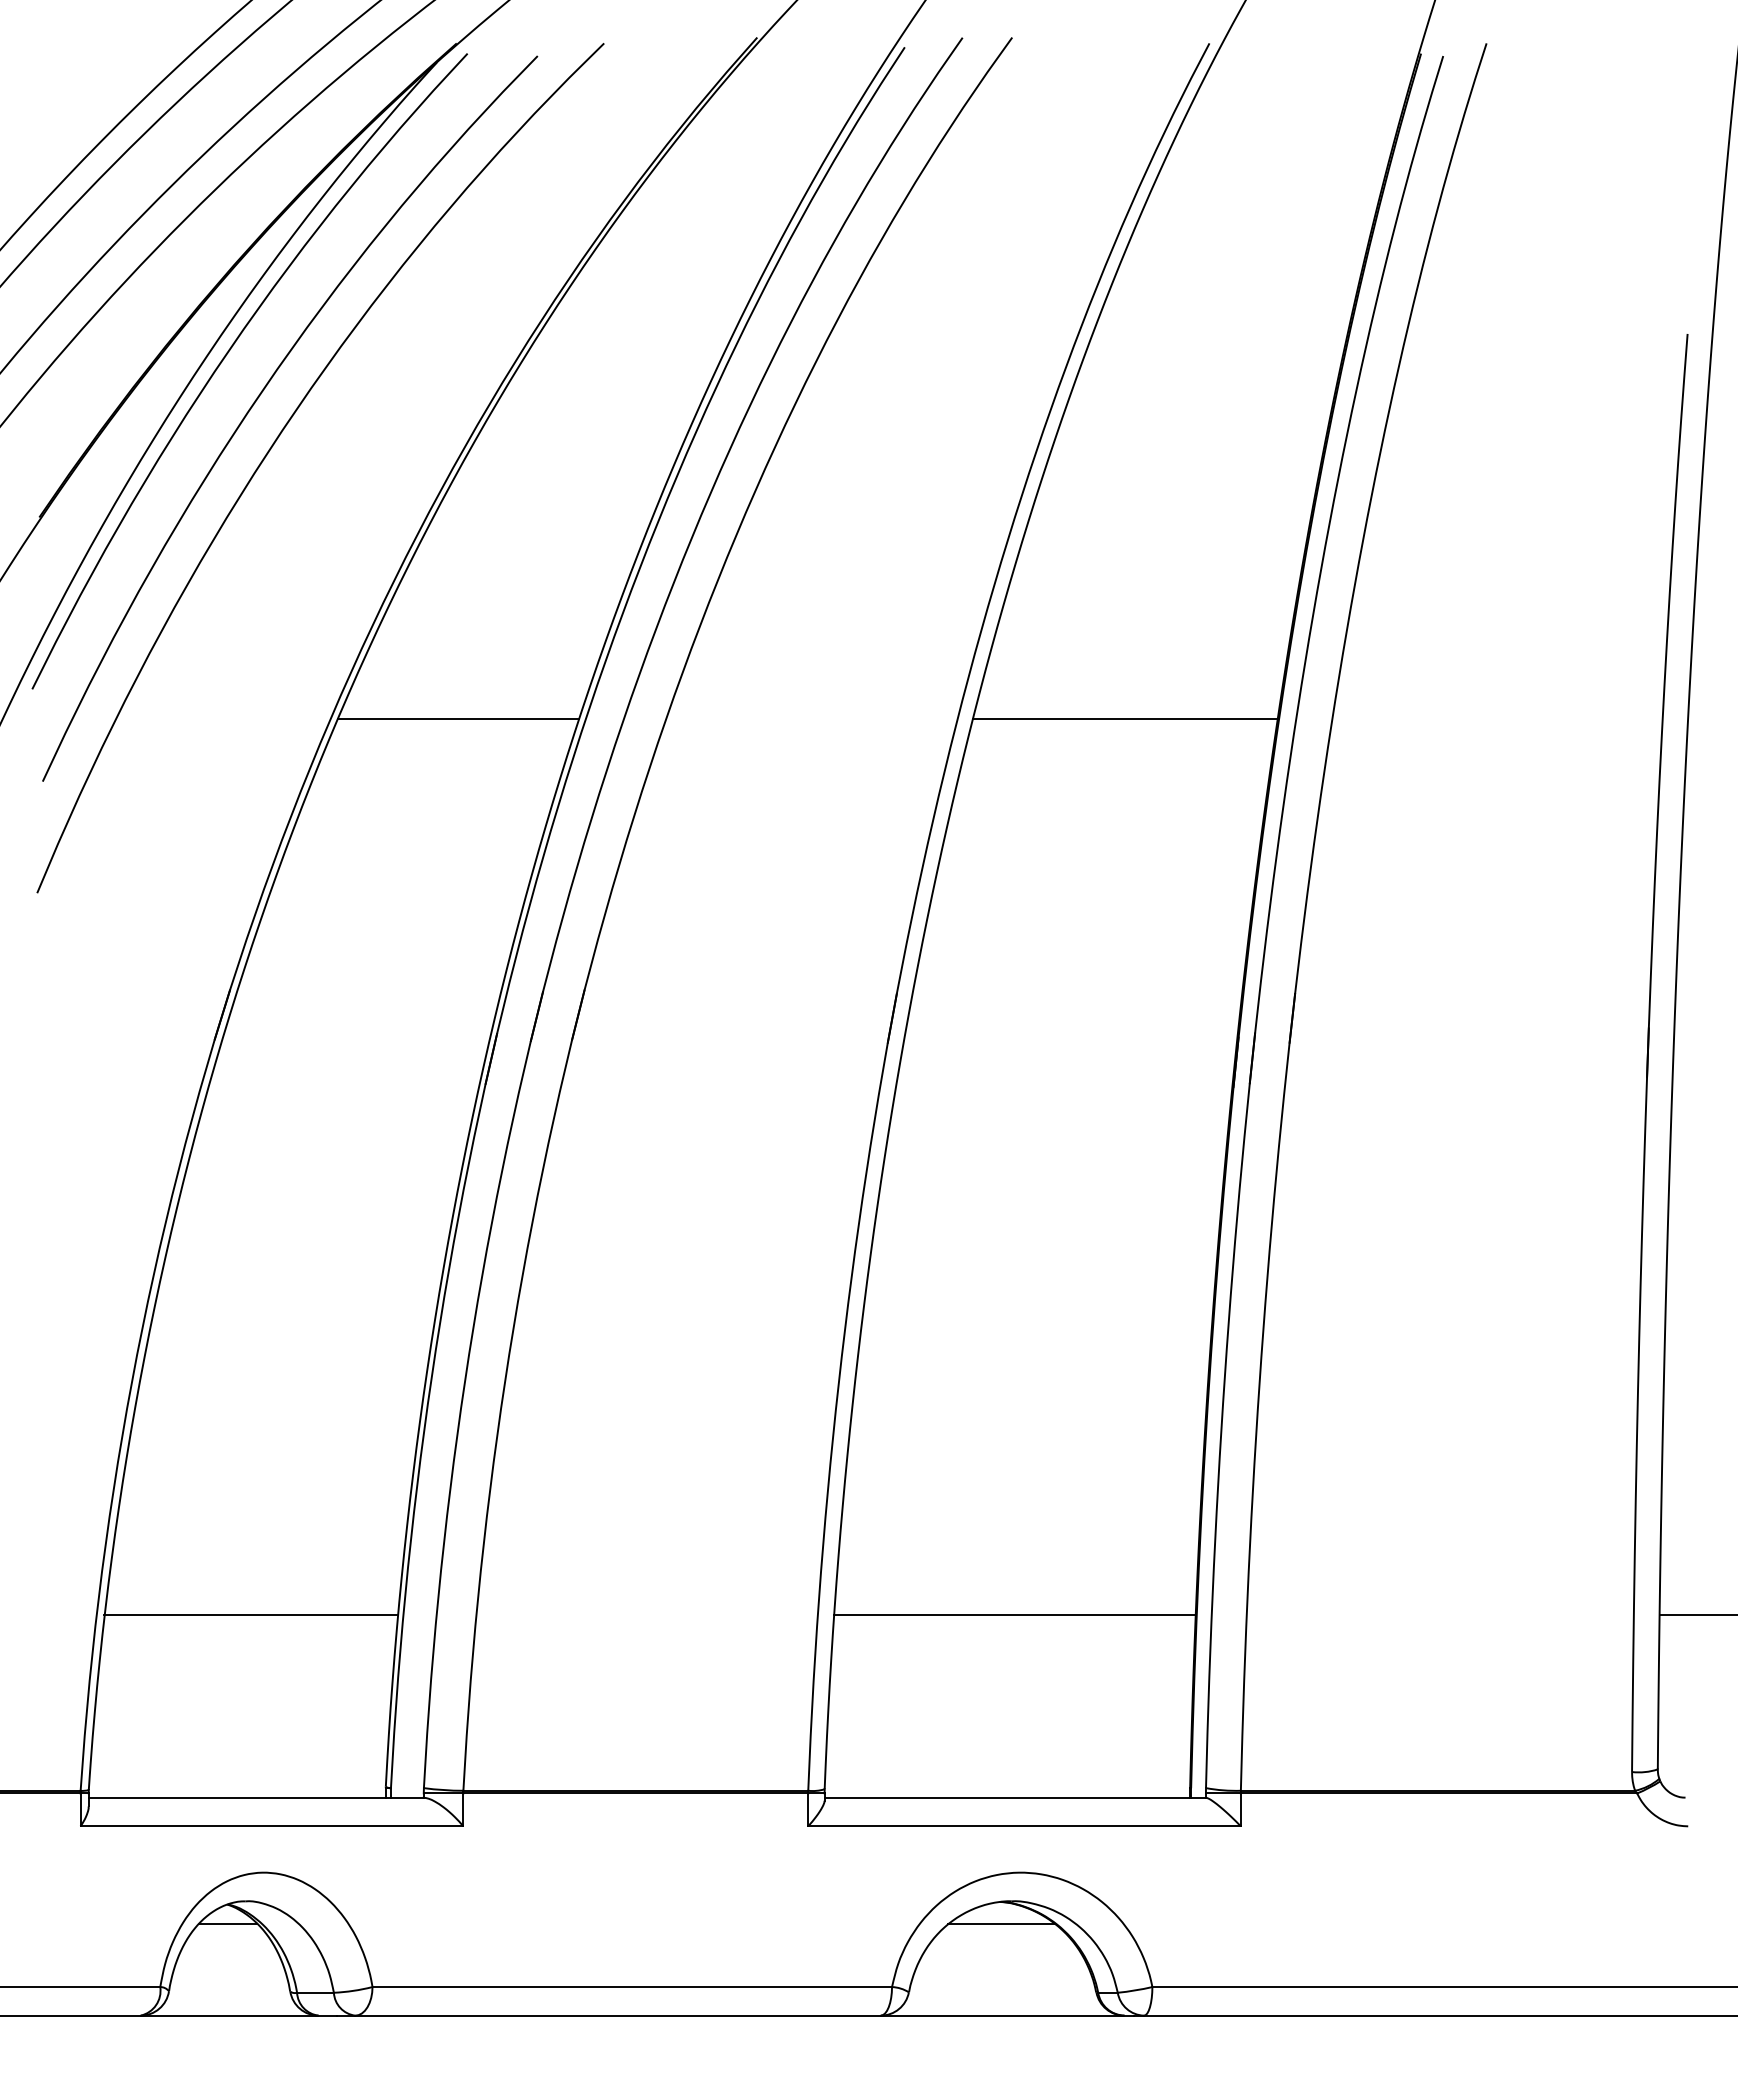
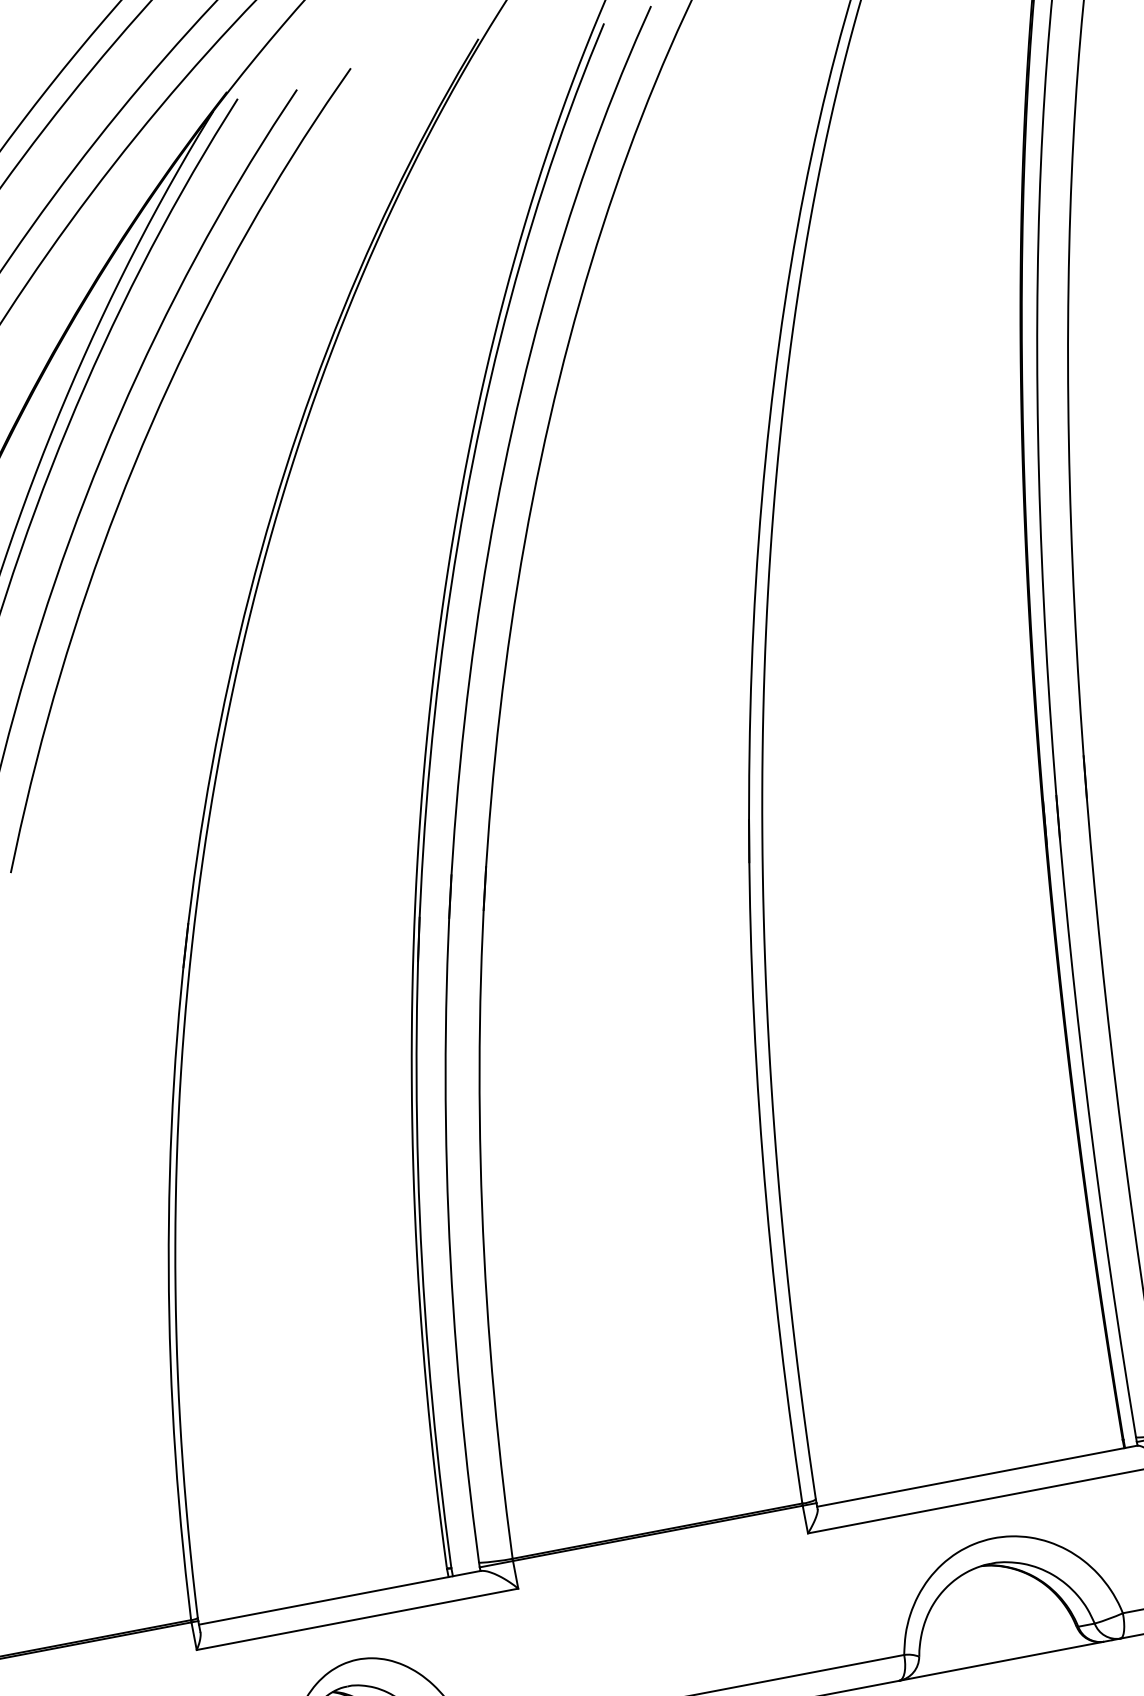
line: (458, 719) -> (336, 659), removed
line: (1124, 719) -> (896, 552), removed
line: (250, 1615) -> (305, 1445), removed
line: (1014, 1615) -> (947, 1323), removed
line: (1001, 1924) -> (986, 1584), removed

